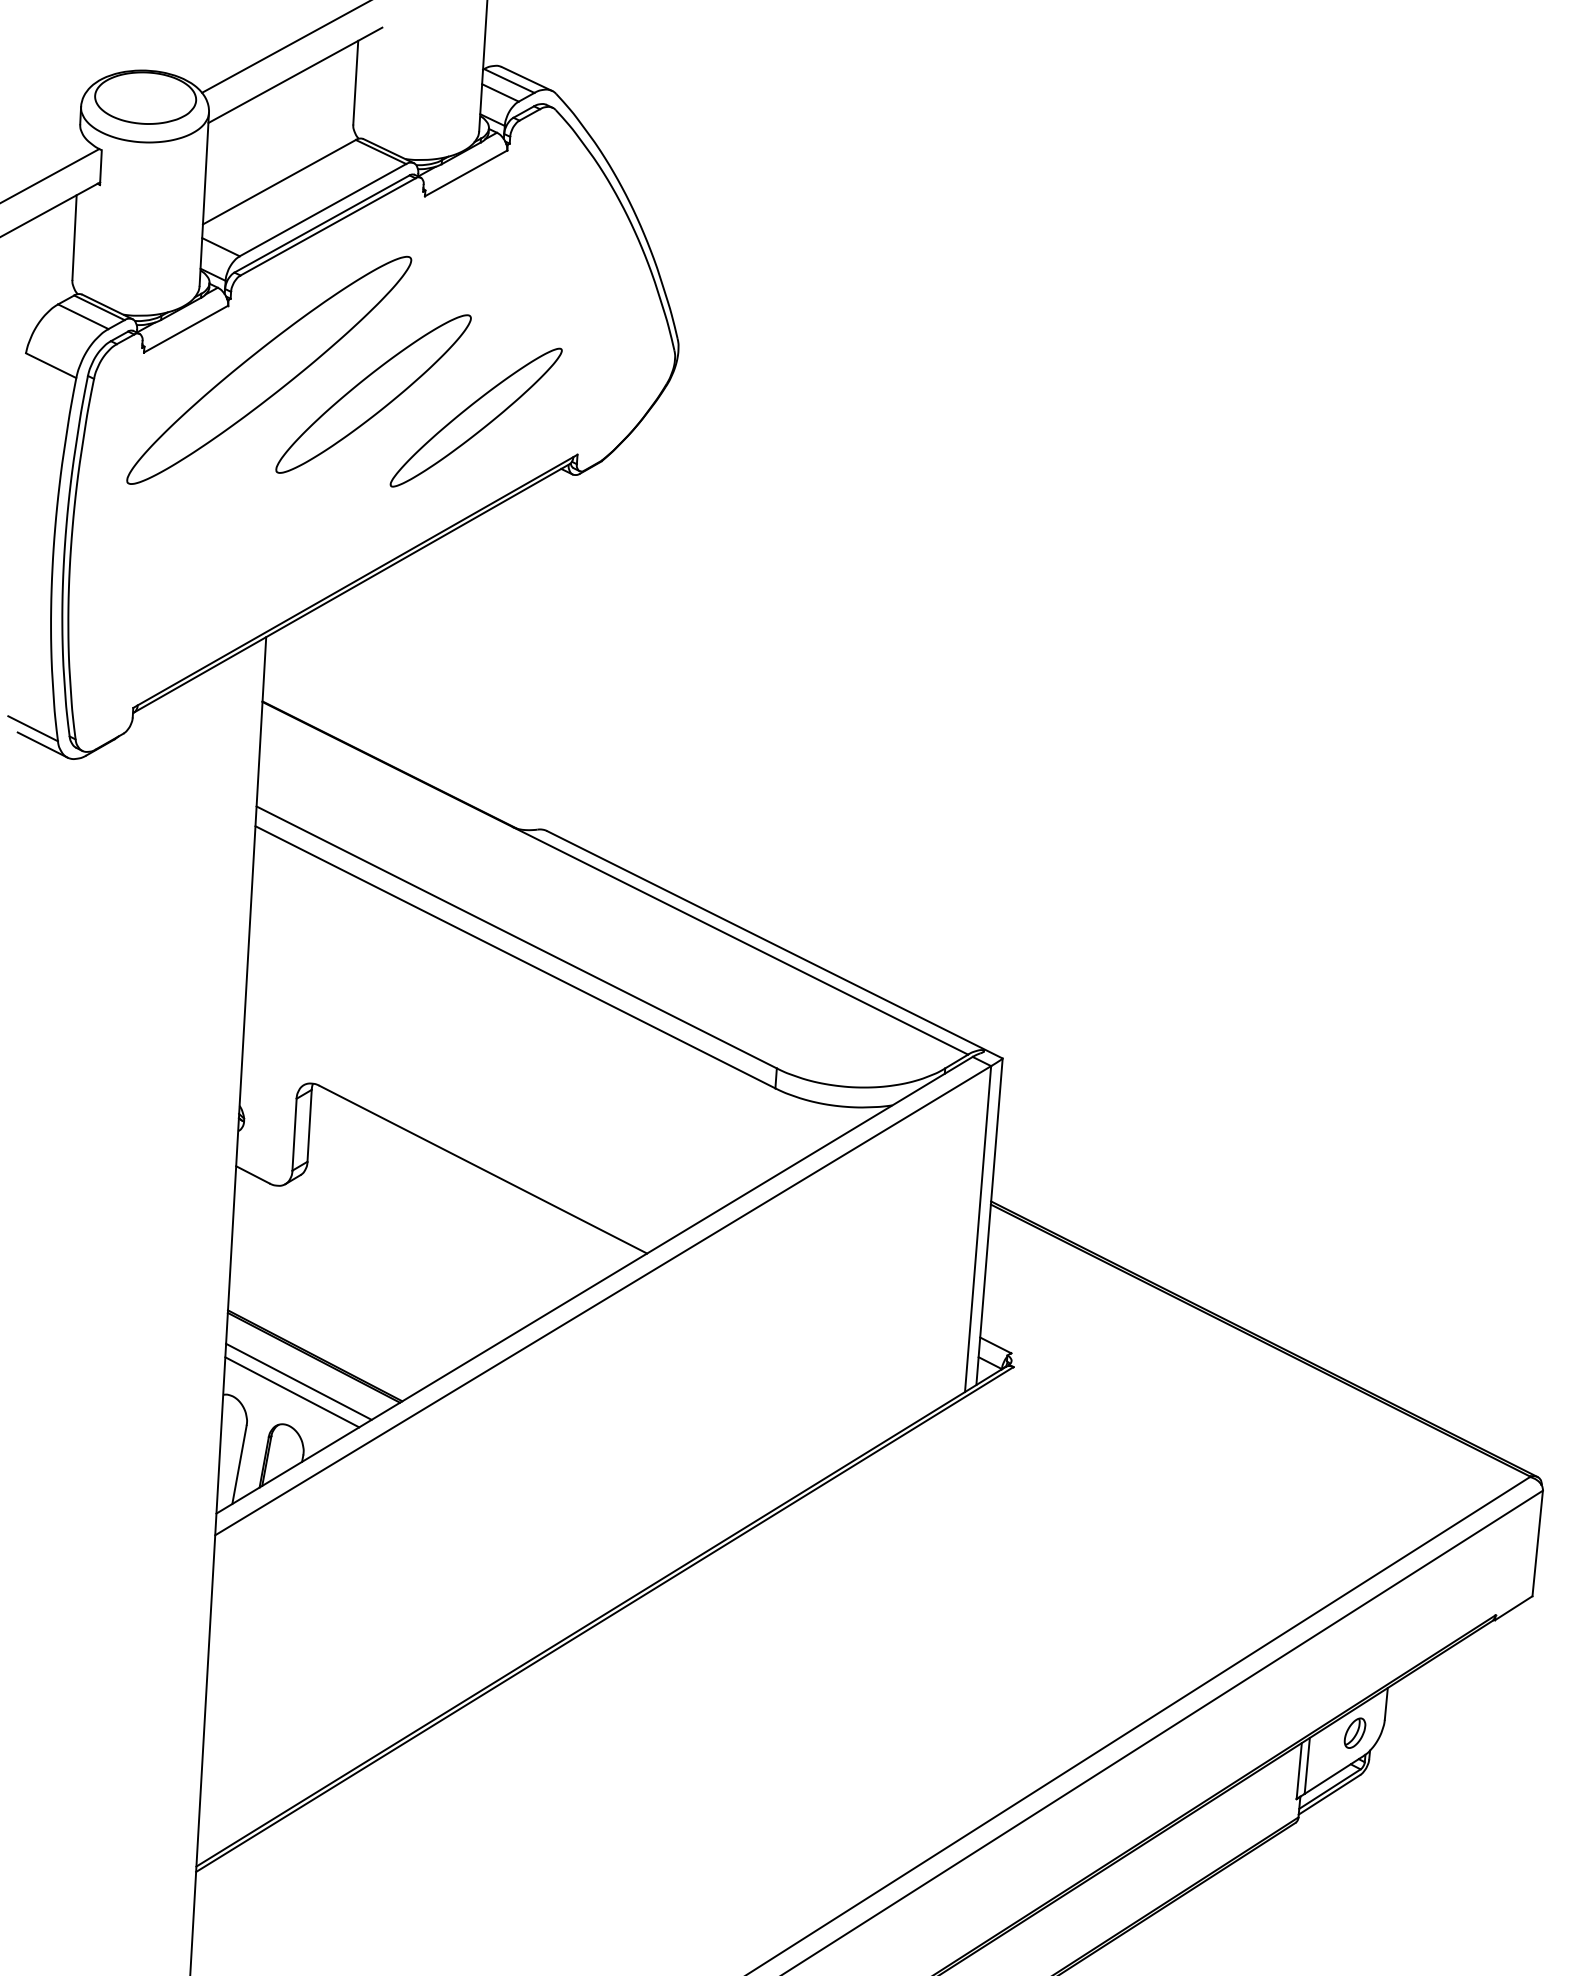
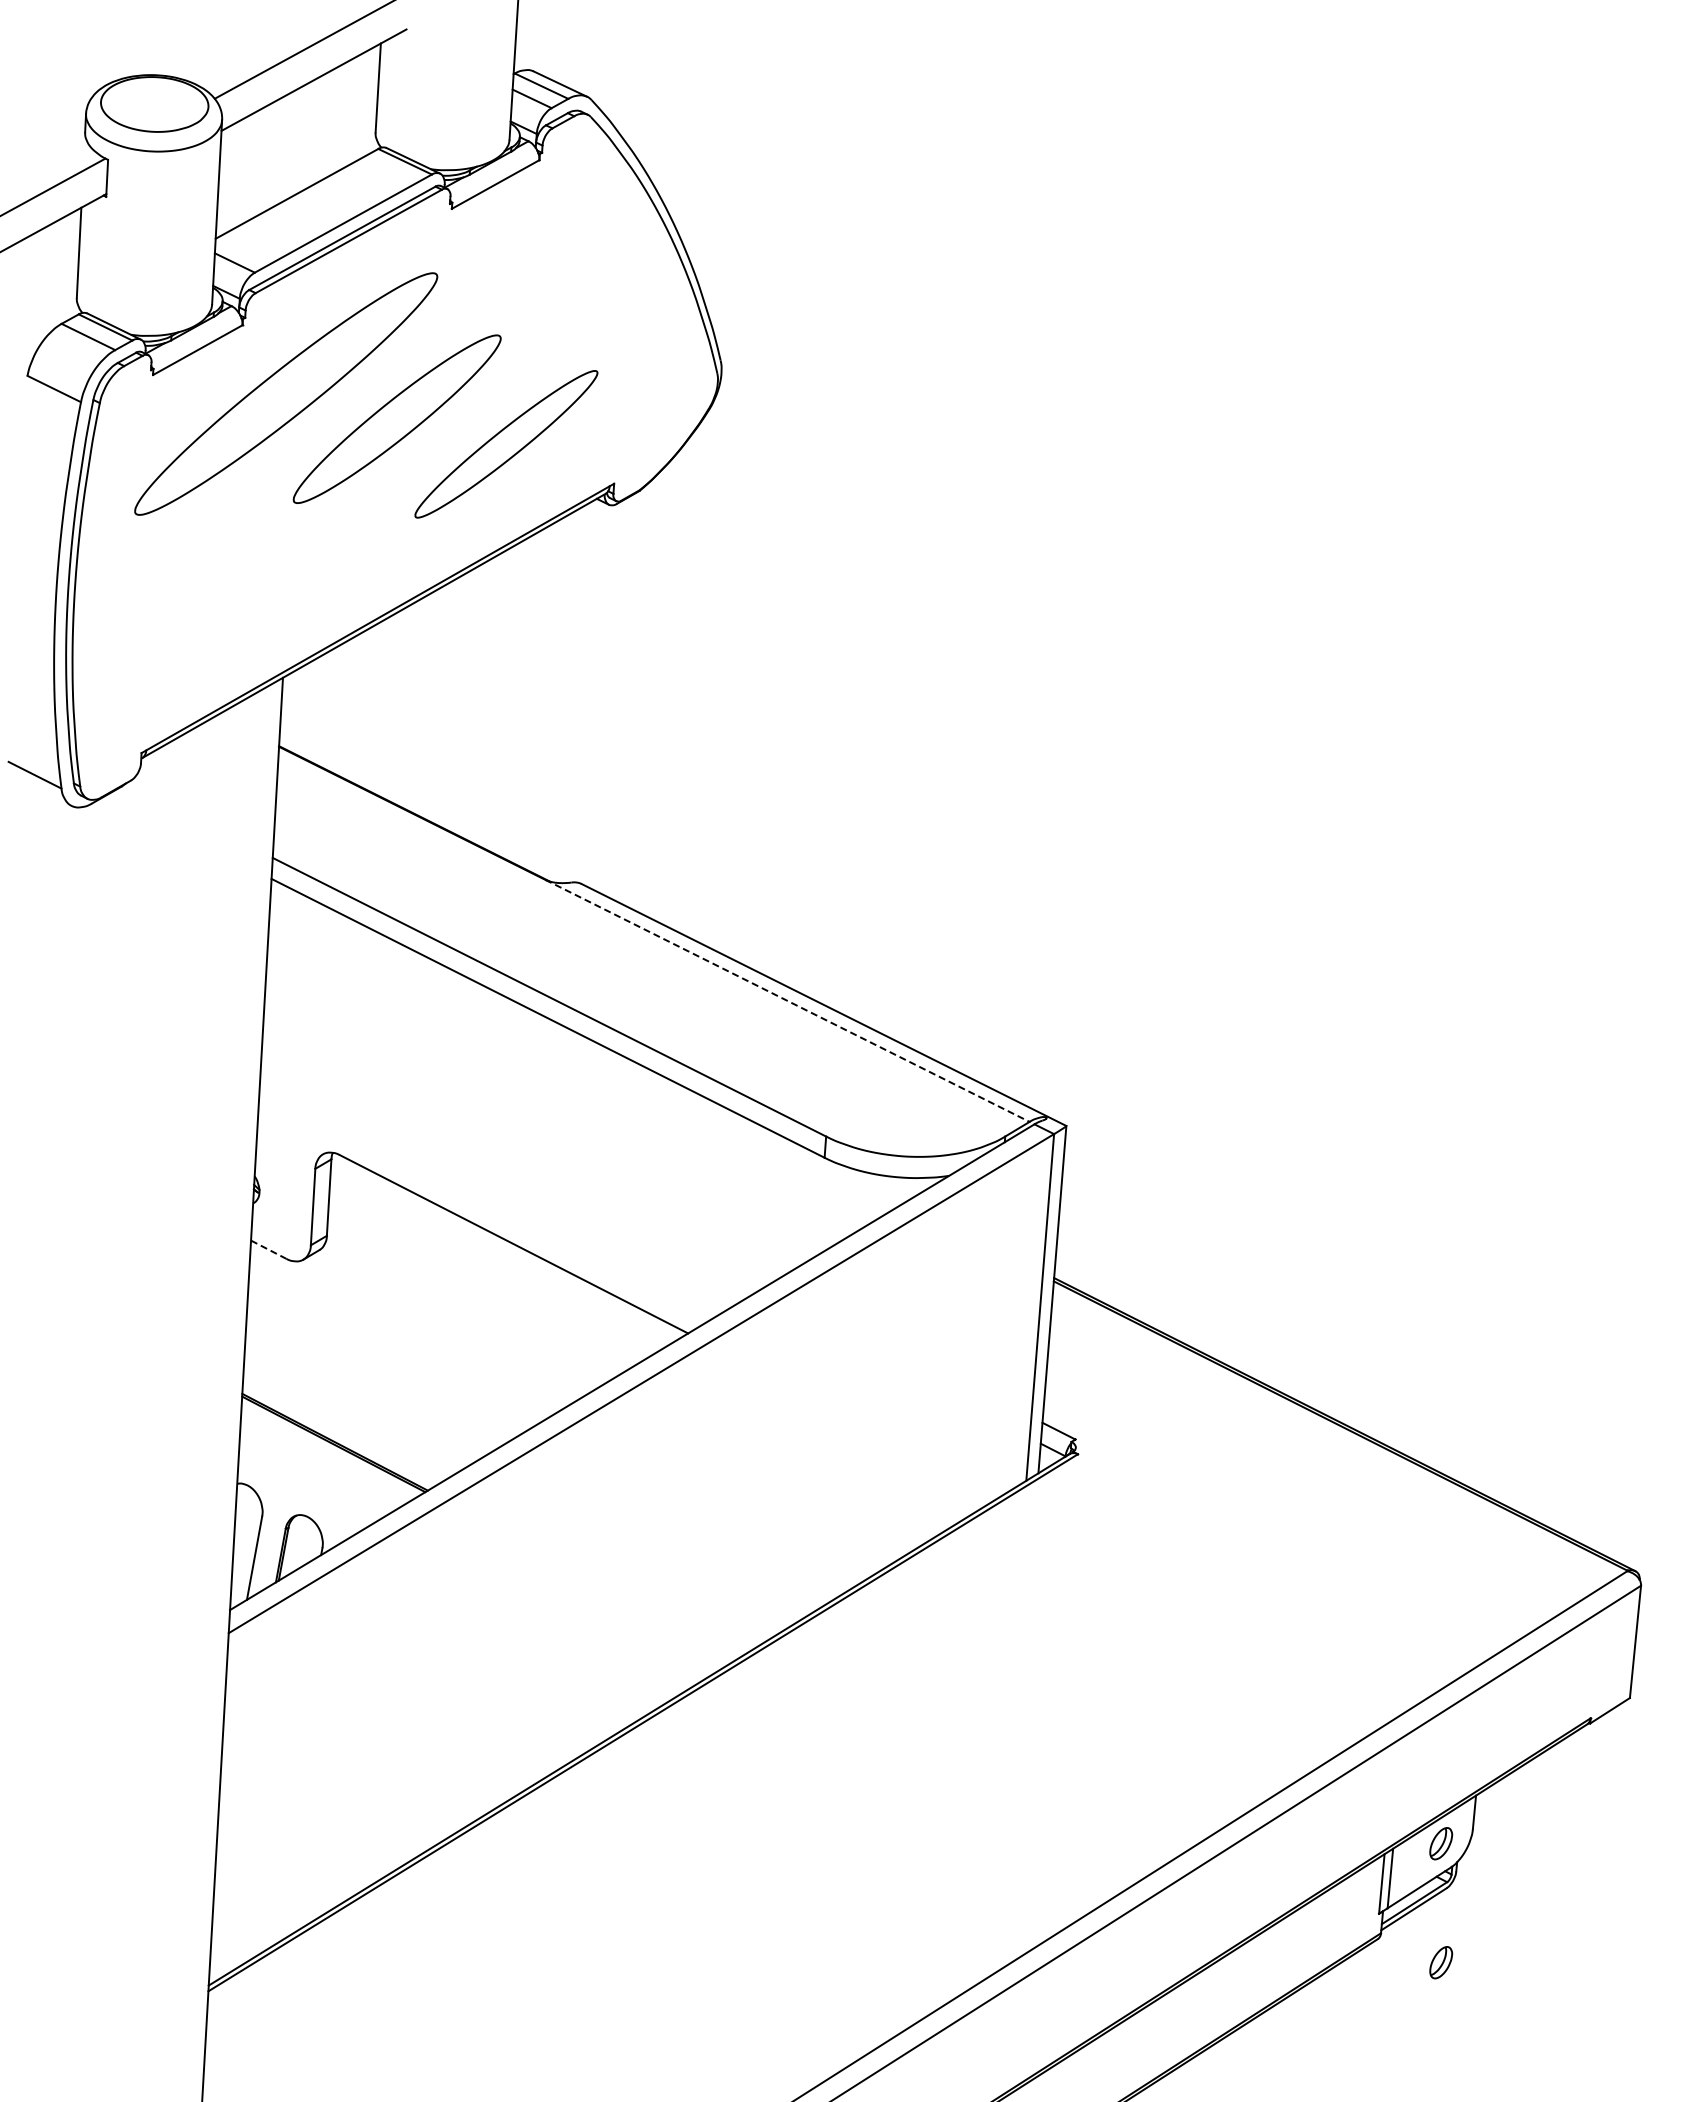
line: (42, 744) -> (44, 792), removed
line: (740, 940) -> (787, 1000), solid -> dashed
line: (252, 1174) -> (268, 1249), solid -> dashed
line: (298, 1381) -> (317, 1469), removed
line: (292, 1391) -> (310, 1480), removed
part: (1355, 1844) -> (1441, 1962), added

